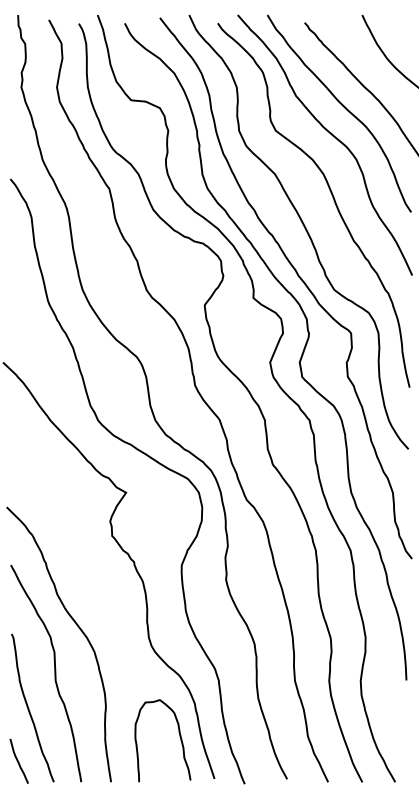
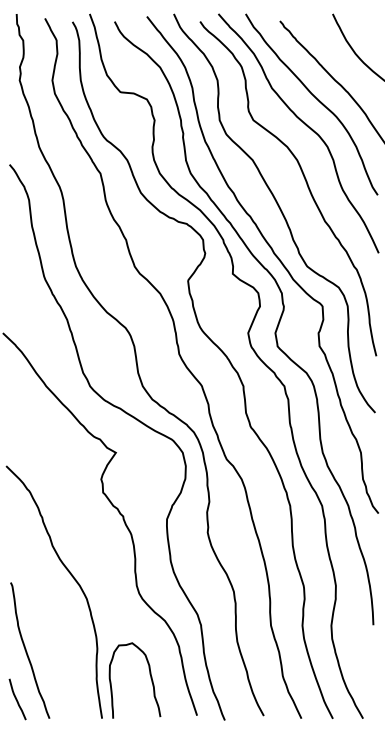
curve: (54, 673) -> (50, 618), removed
curve: (179, 737) -> (150, 677), moved

